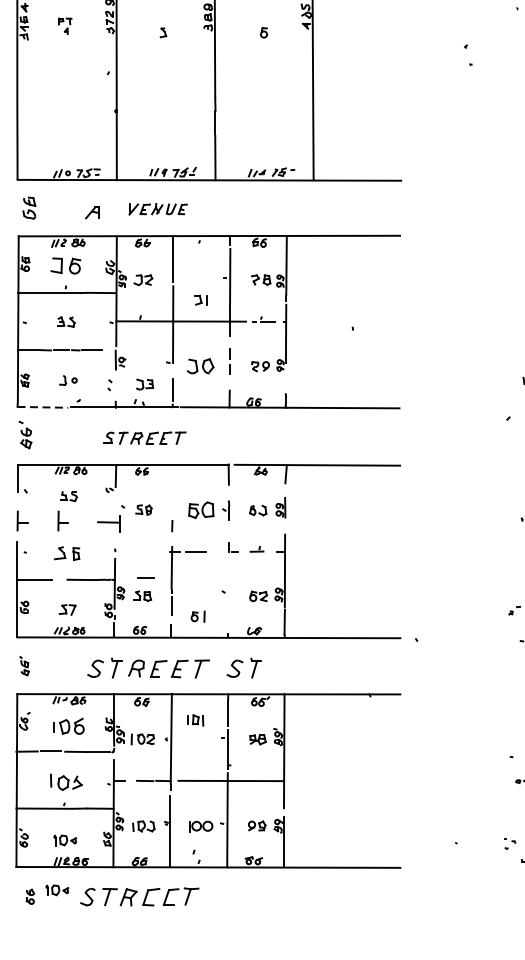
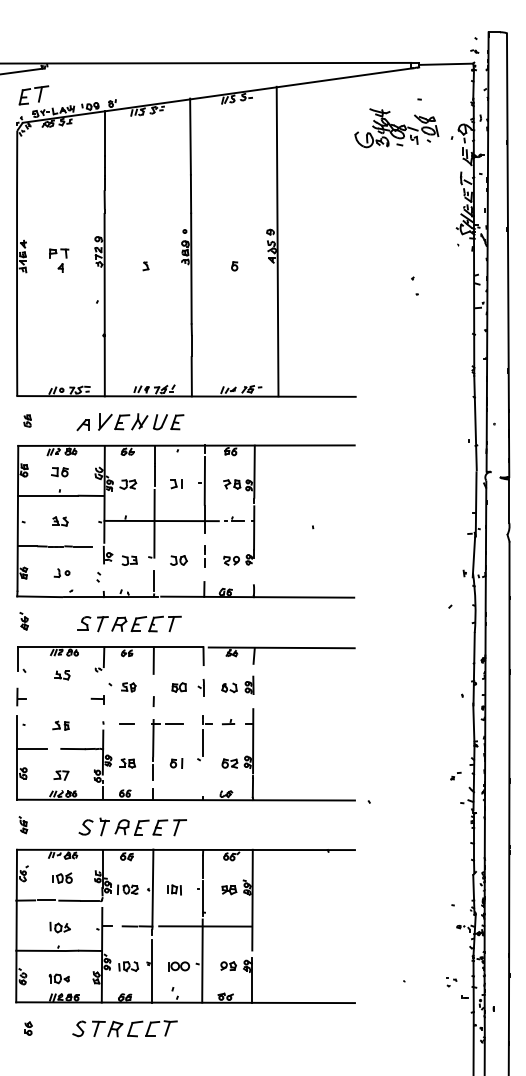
part: (65, 26) -> (59, 260), size x1.67
part: (29, 207) -> (27, 420), size x0.62
part: (158, 208) -> (141, 421), size x1.67
part: (65, 266) -> (59, 472), size x0.62
part: (201, 300) -> (176, 484), moved
part: (200, 366) -> (178, 560), size x0.71
part: (144, 384) -> (129, 560), moved
line: (43, 407) -> (40, 596), dashed -> solid
part: (24, 435) -> (23, 621), size x0.71
part: (144, 437) -> (129, 623), size x1.43
line: (171, 479) -> (153, 660), added
part: (200, 510) -> (178, 687), size x0.62
part: (63, 520) -> (57, 696), removed
part: (108, 523) -> (97, 699), size x0.62
part: (66, 553) -> (60, 725), size x0.71
line: (228, 572) -> (203, 742), added
line: (145, 577) -> (126, 723), moved
part: (198, 616) -> (176, 763), moved
part: (243, 667) -> (216, 826), removed
part: (195, 719) -> (174, 889), moved
part: (68, 725) -> (62, 877), size x0.71
part: (65, 782) -> (59, 927), size x0.71
part: (56, 889) -> (51, 1022), removed

